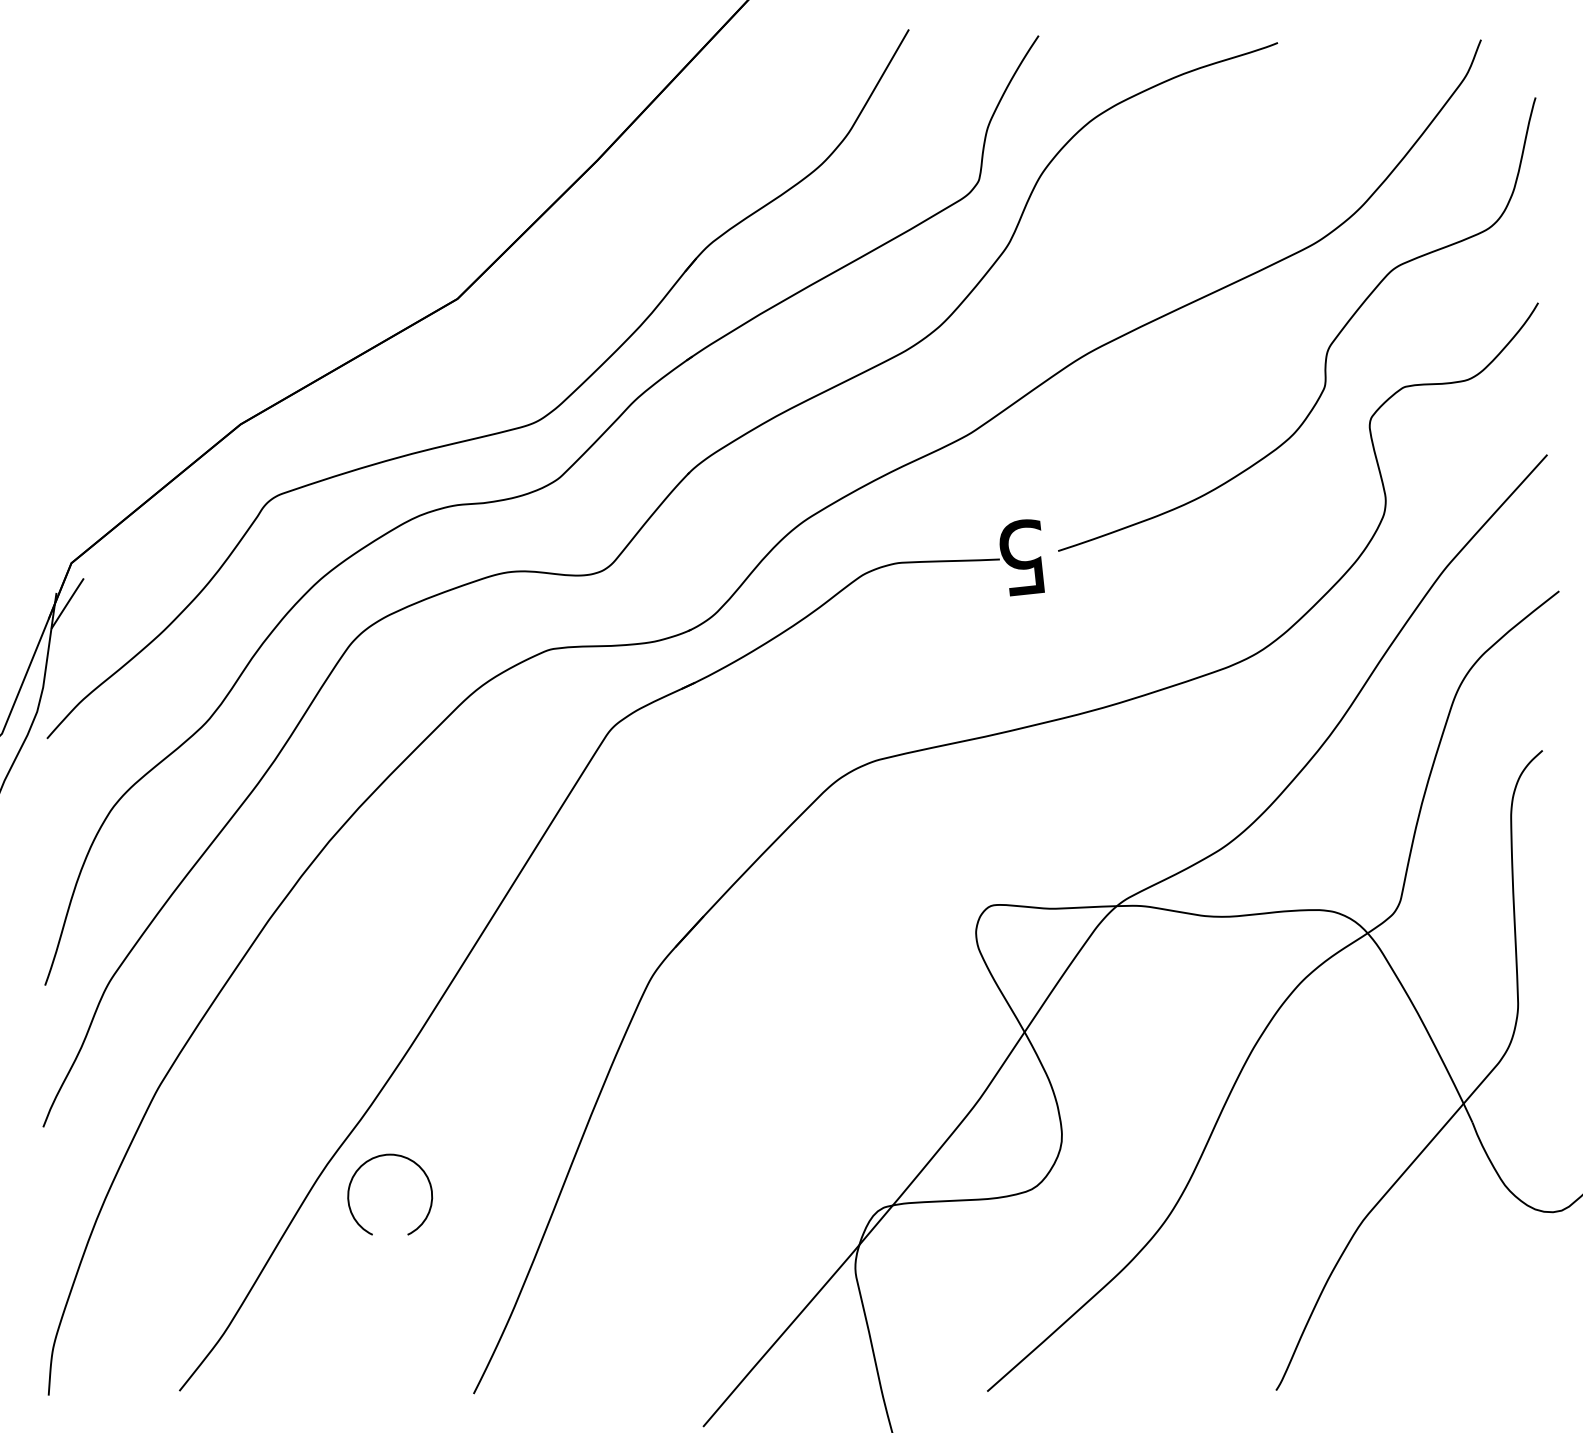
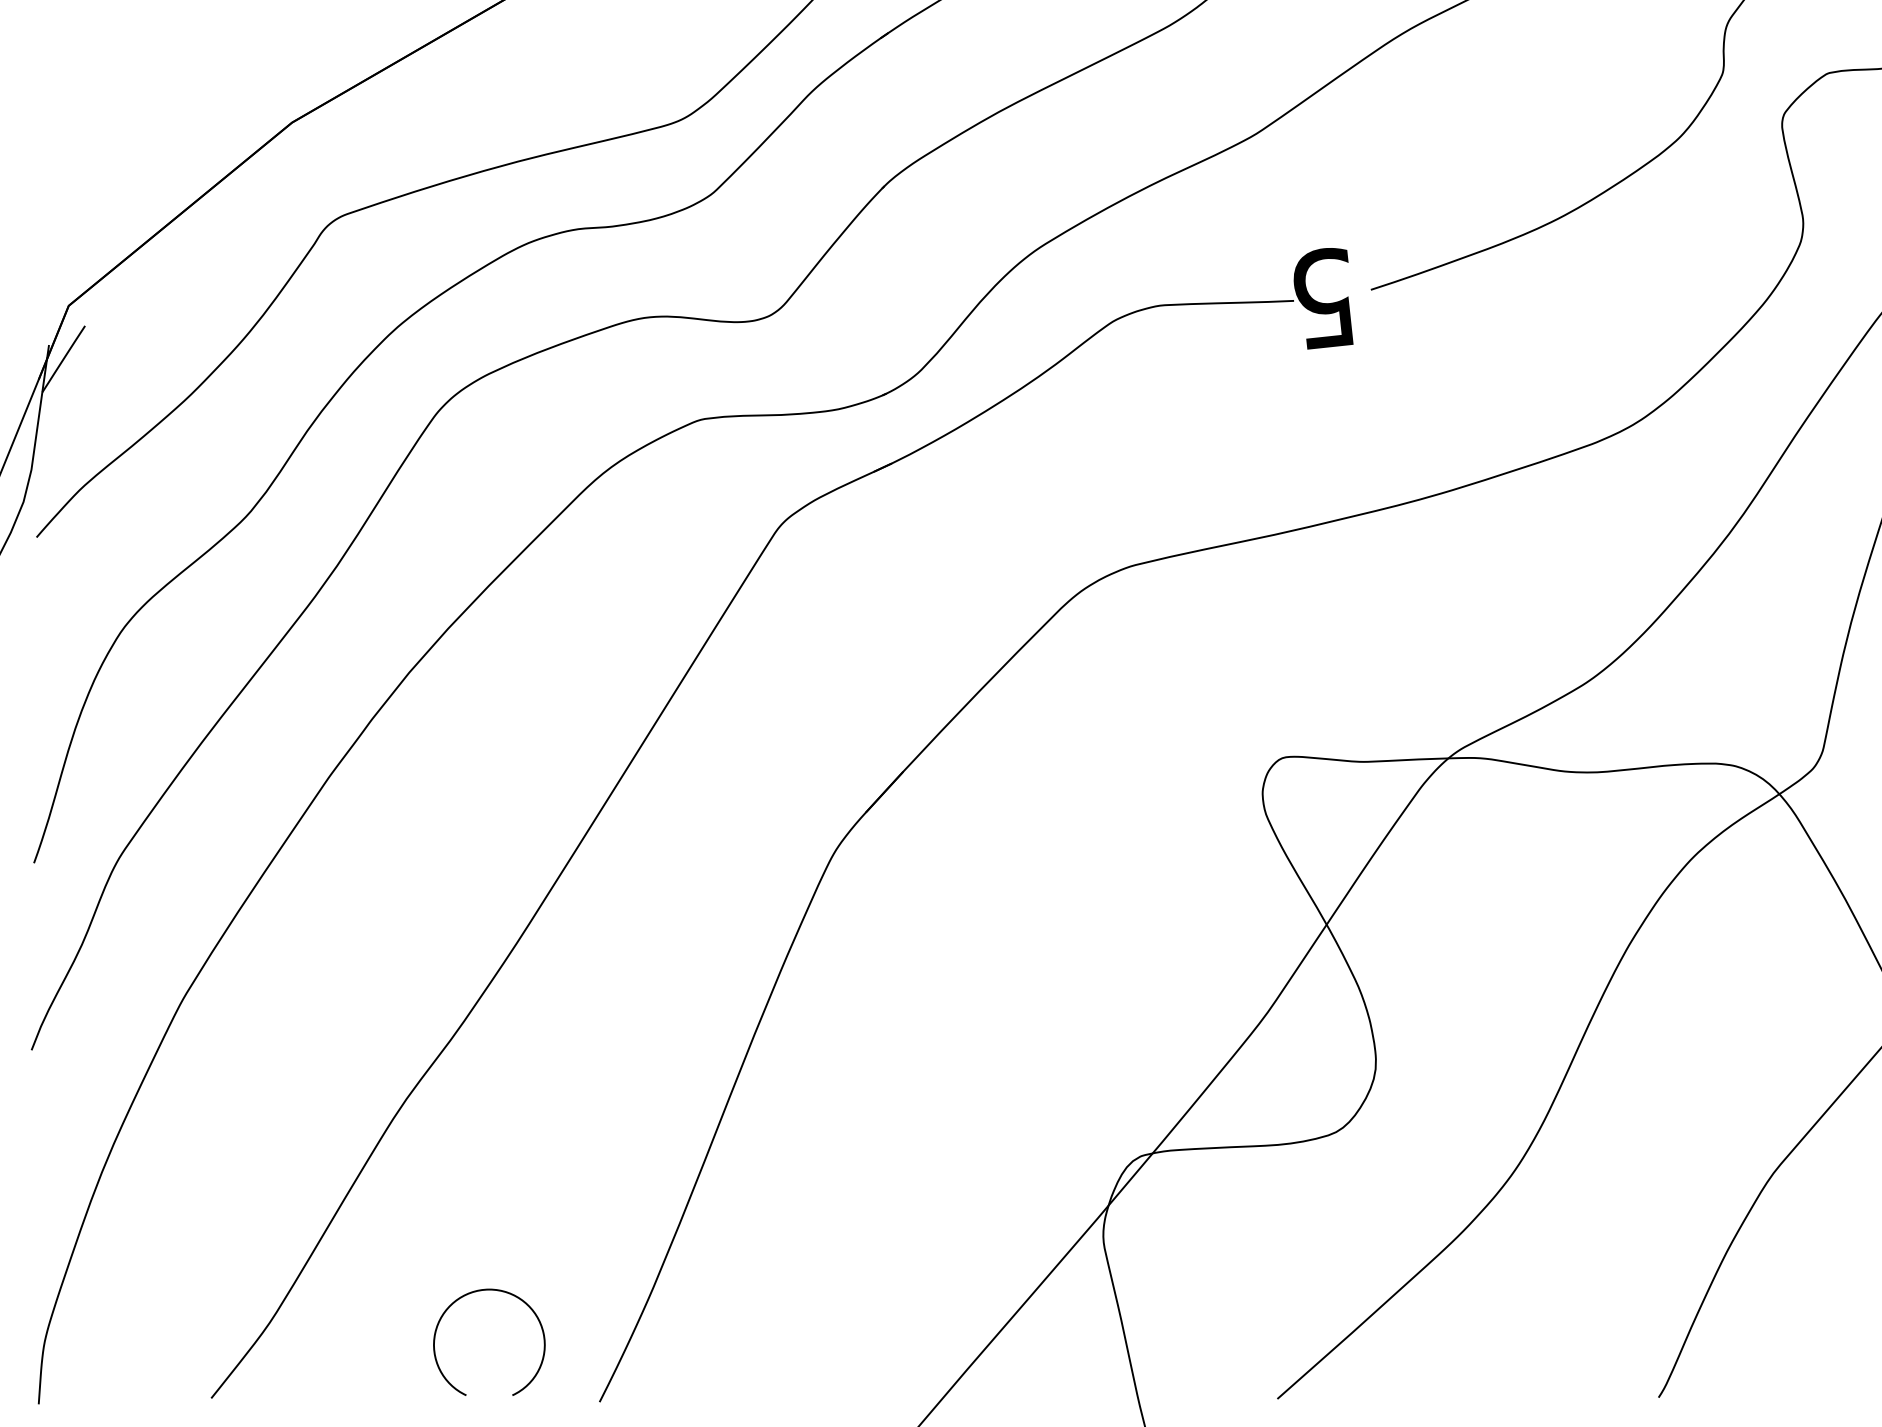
arc: (396, 1156) -> (497, 1292), moved

